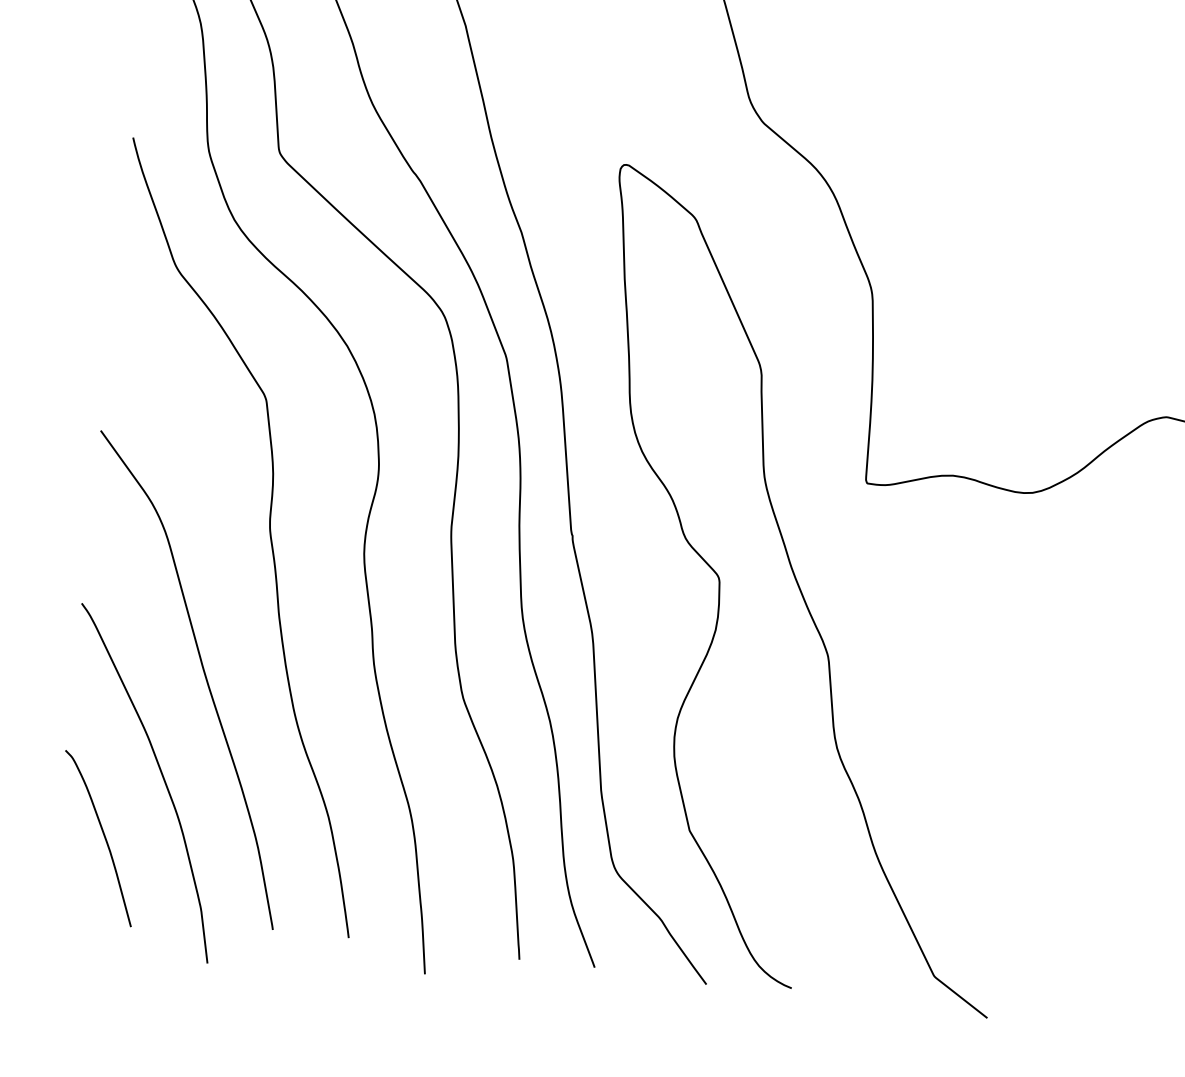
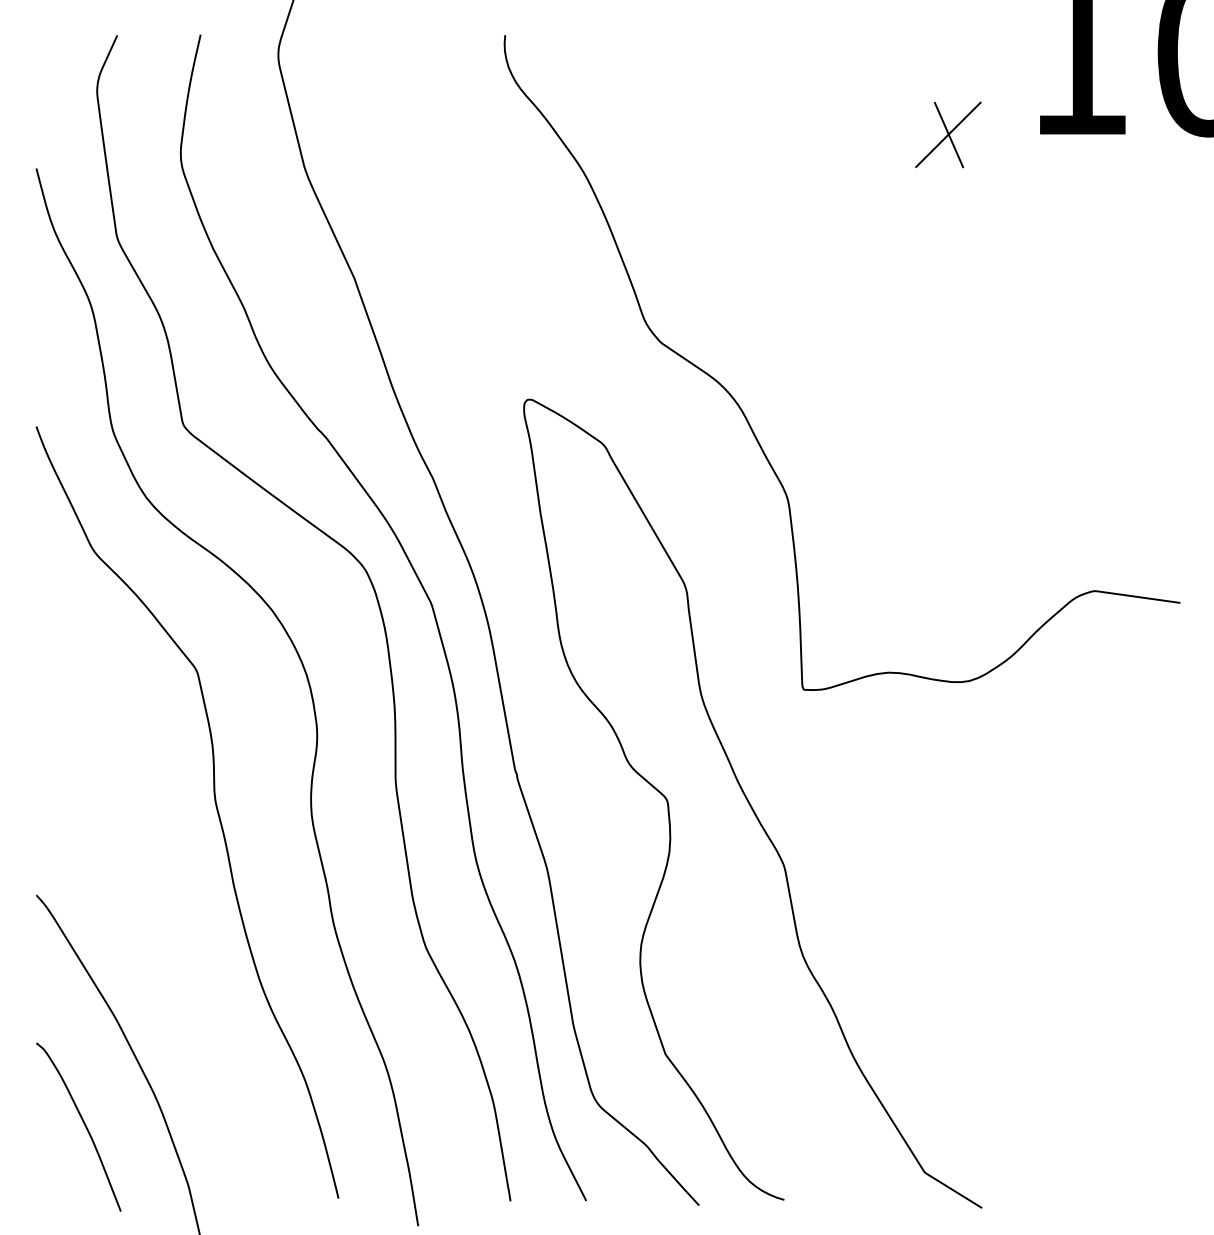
curve: (203, 674) -> (165, 952), removed

